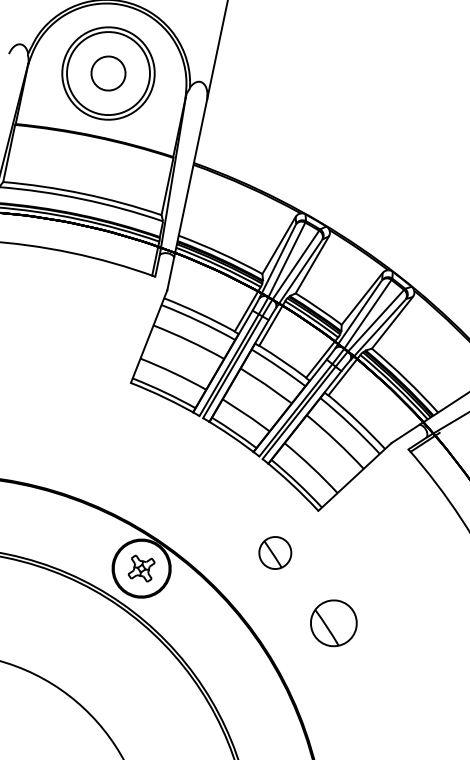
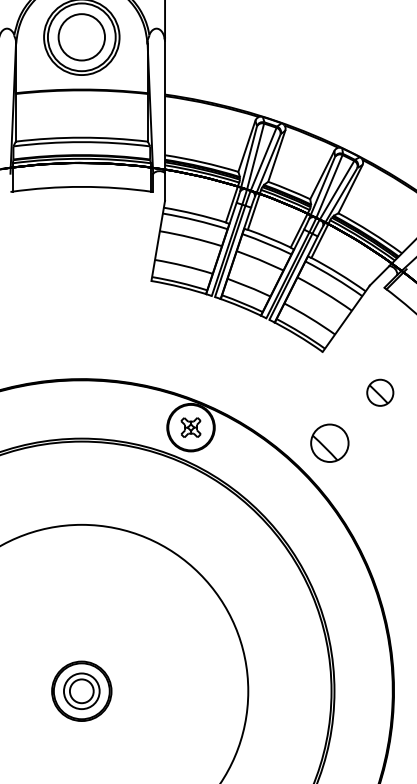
circle: (108, 73) -> (81, 37), size x1.67
part: (275, 552) -> (380, 392), moved
part: (333, 622) -> (329, 442), moved

